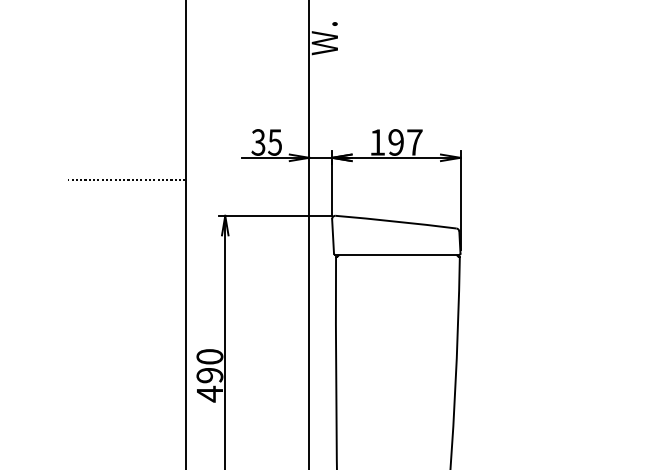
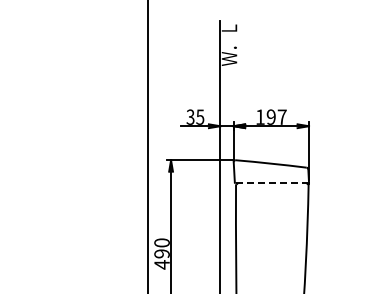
line: (125, 180) -> (112, 139), removed
line: (398, 255) -> (272, 183), solid -> dashed

